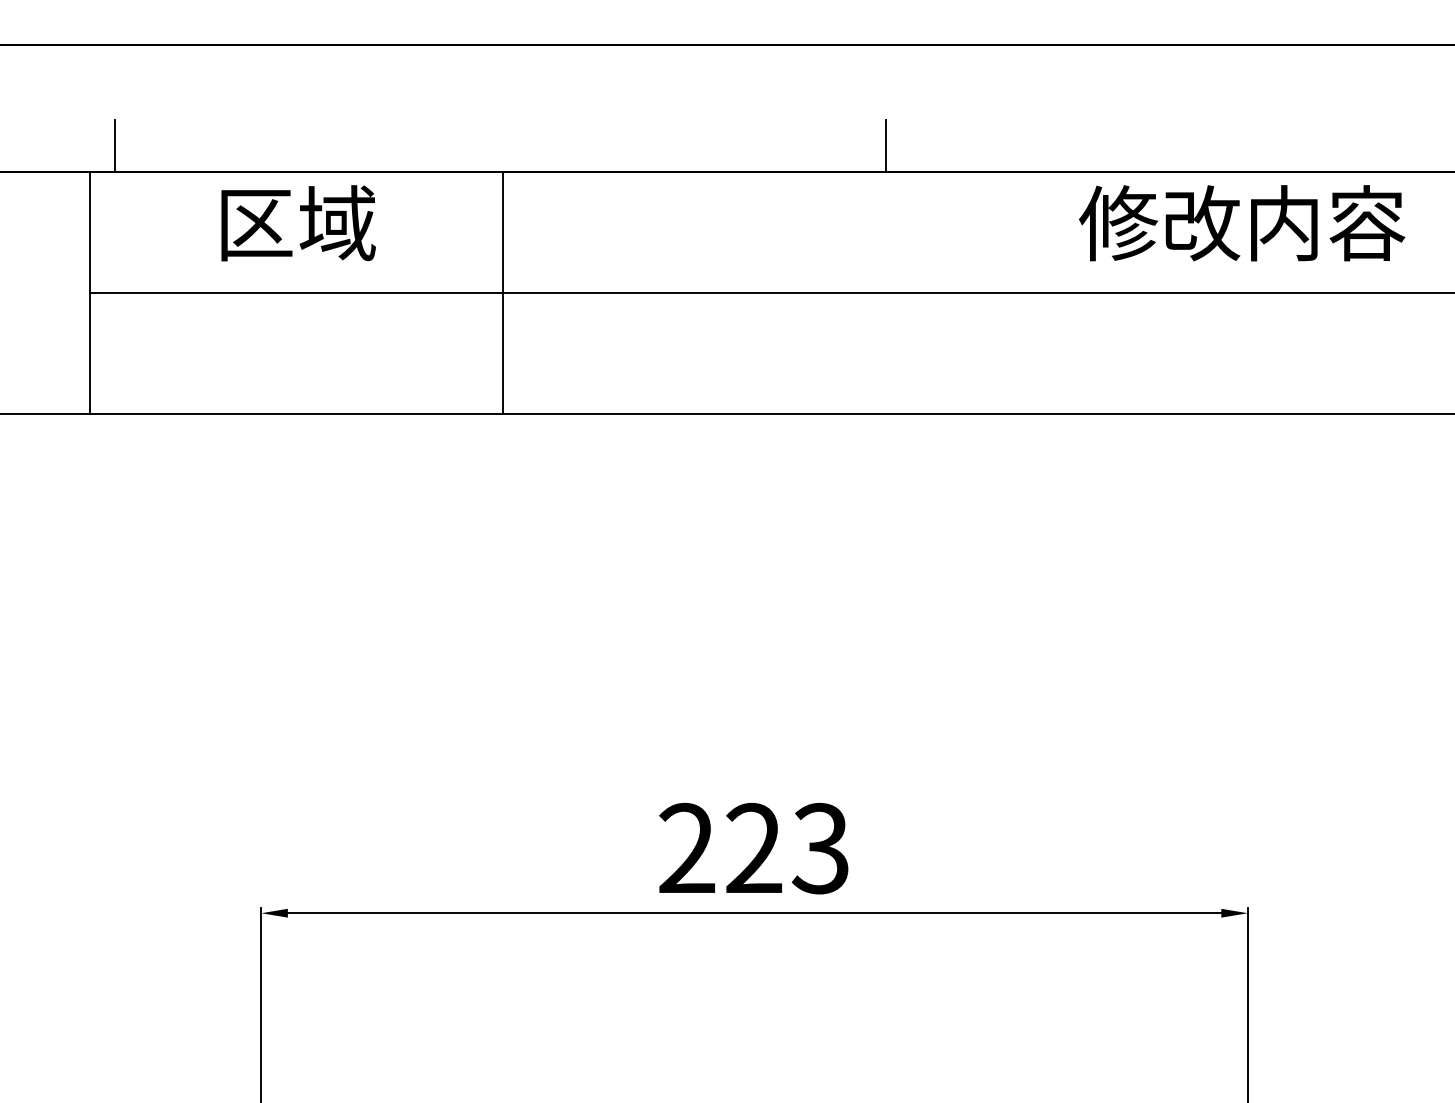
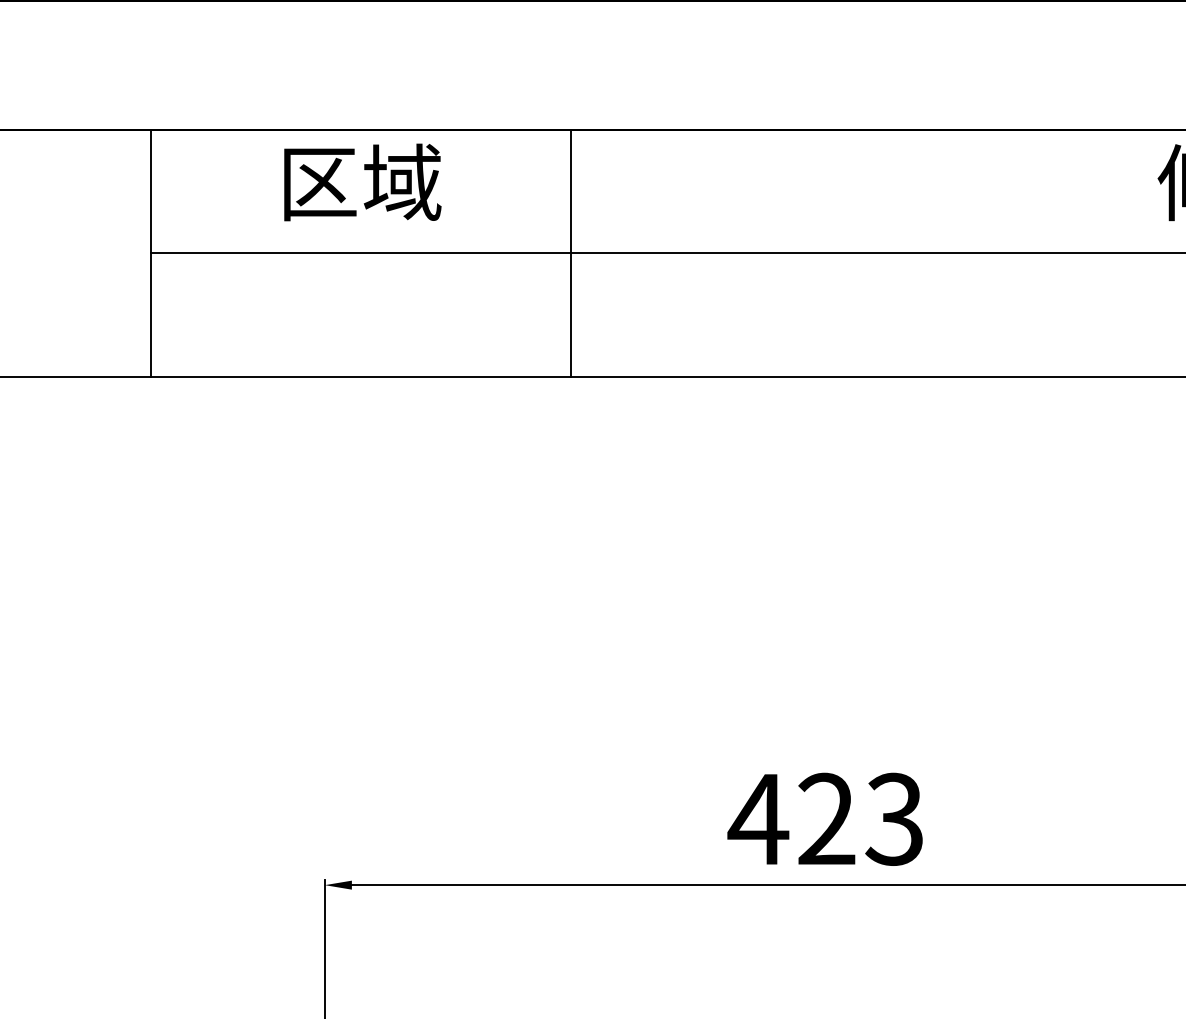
line: (114, 145) -> (175, 103), removed
line: (886, 145) -> (961, 103), removed
text: (686, 847) -> (757, 818), 223 -> 423

